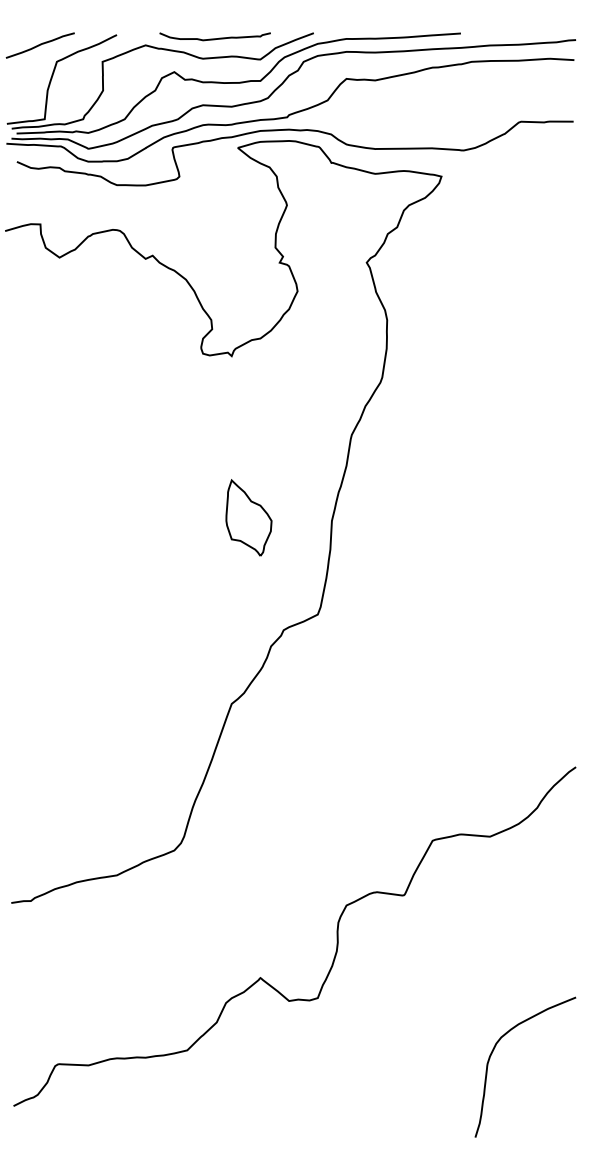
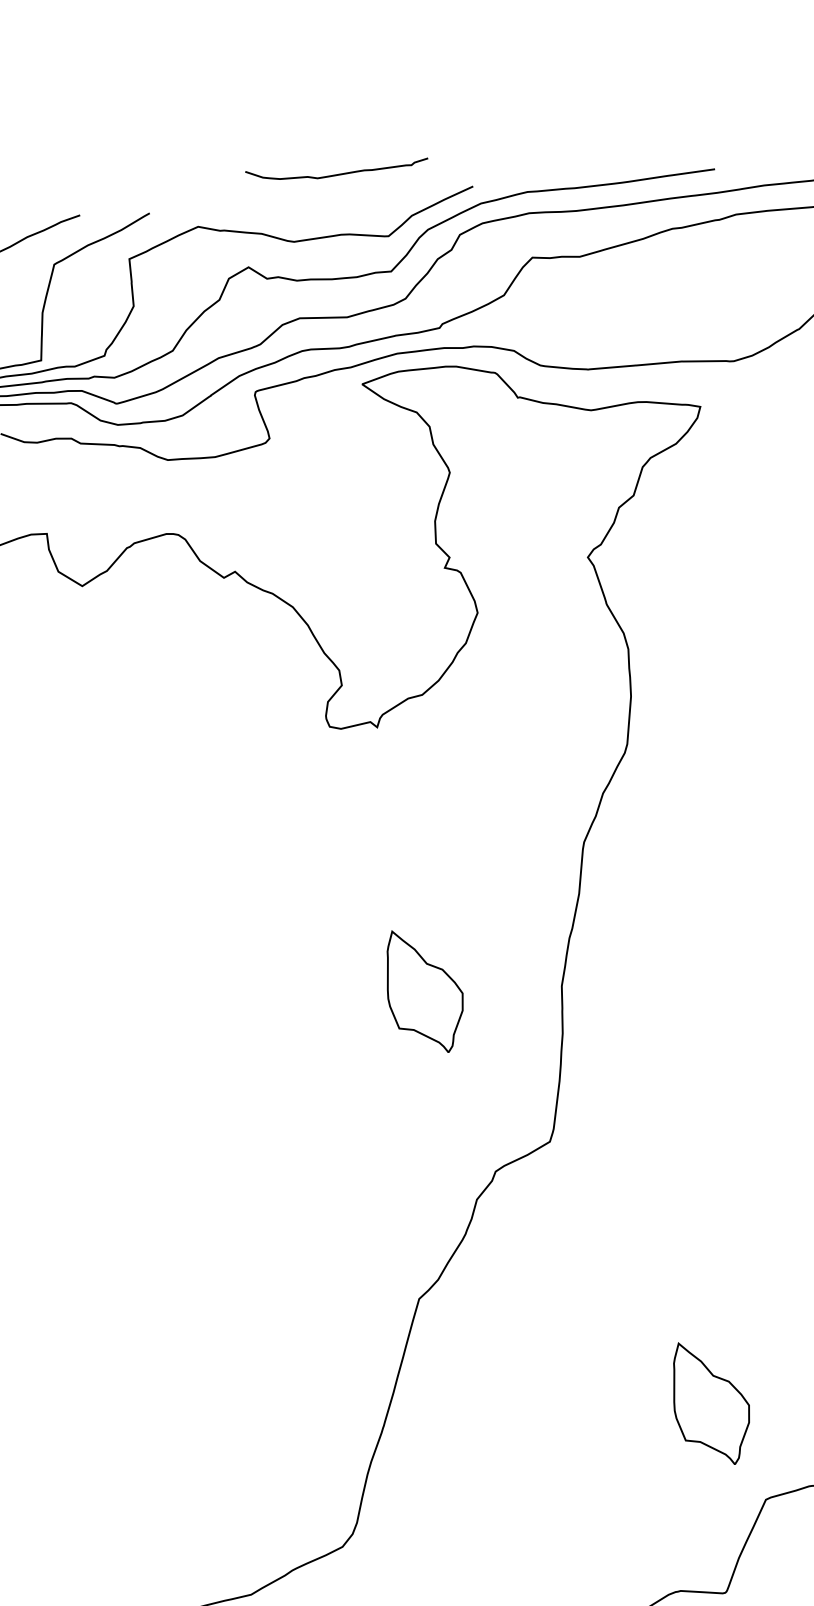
curve: (214, 38) -> (336, 173), moved
part: (403, 779) -> (710, 1402), added

